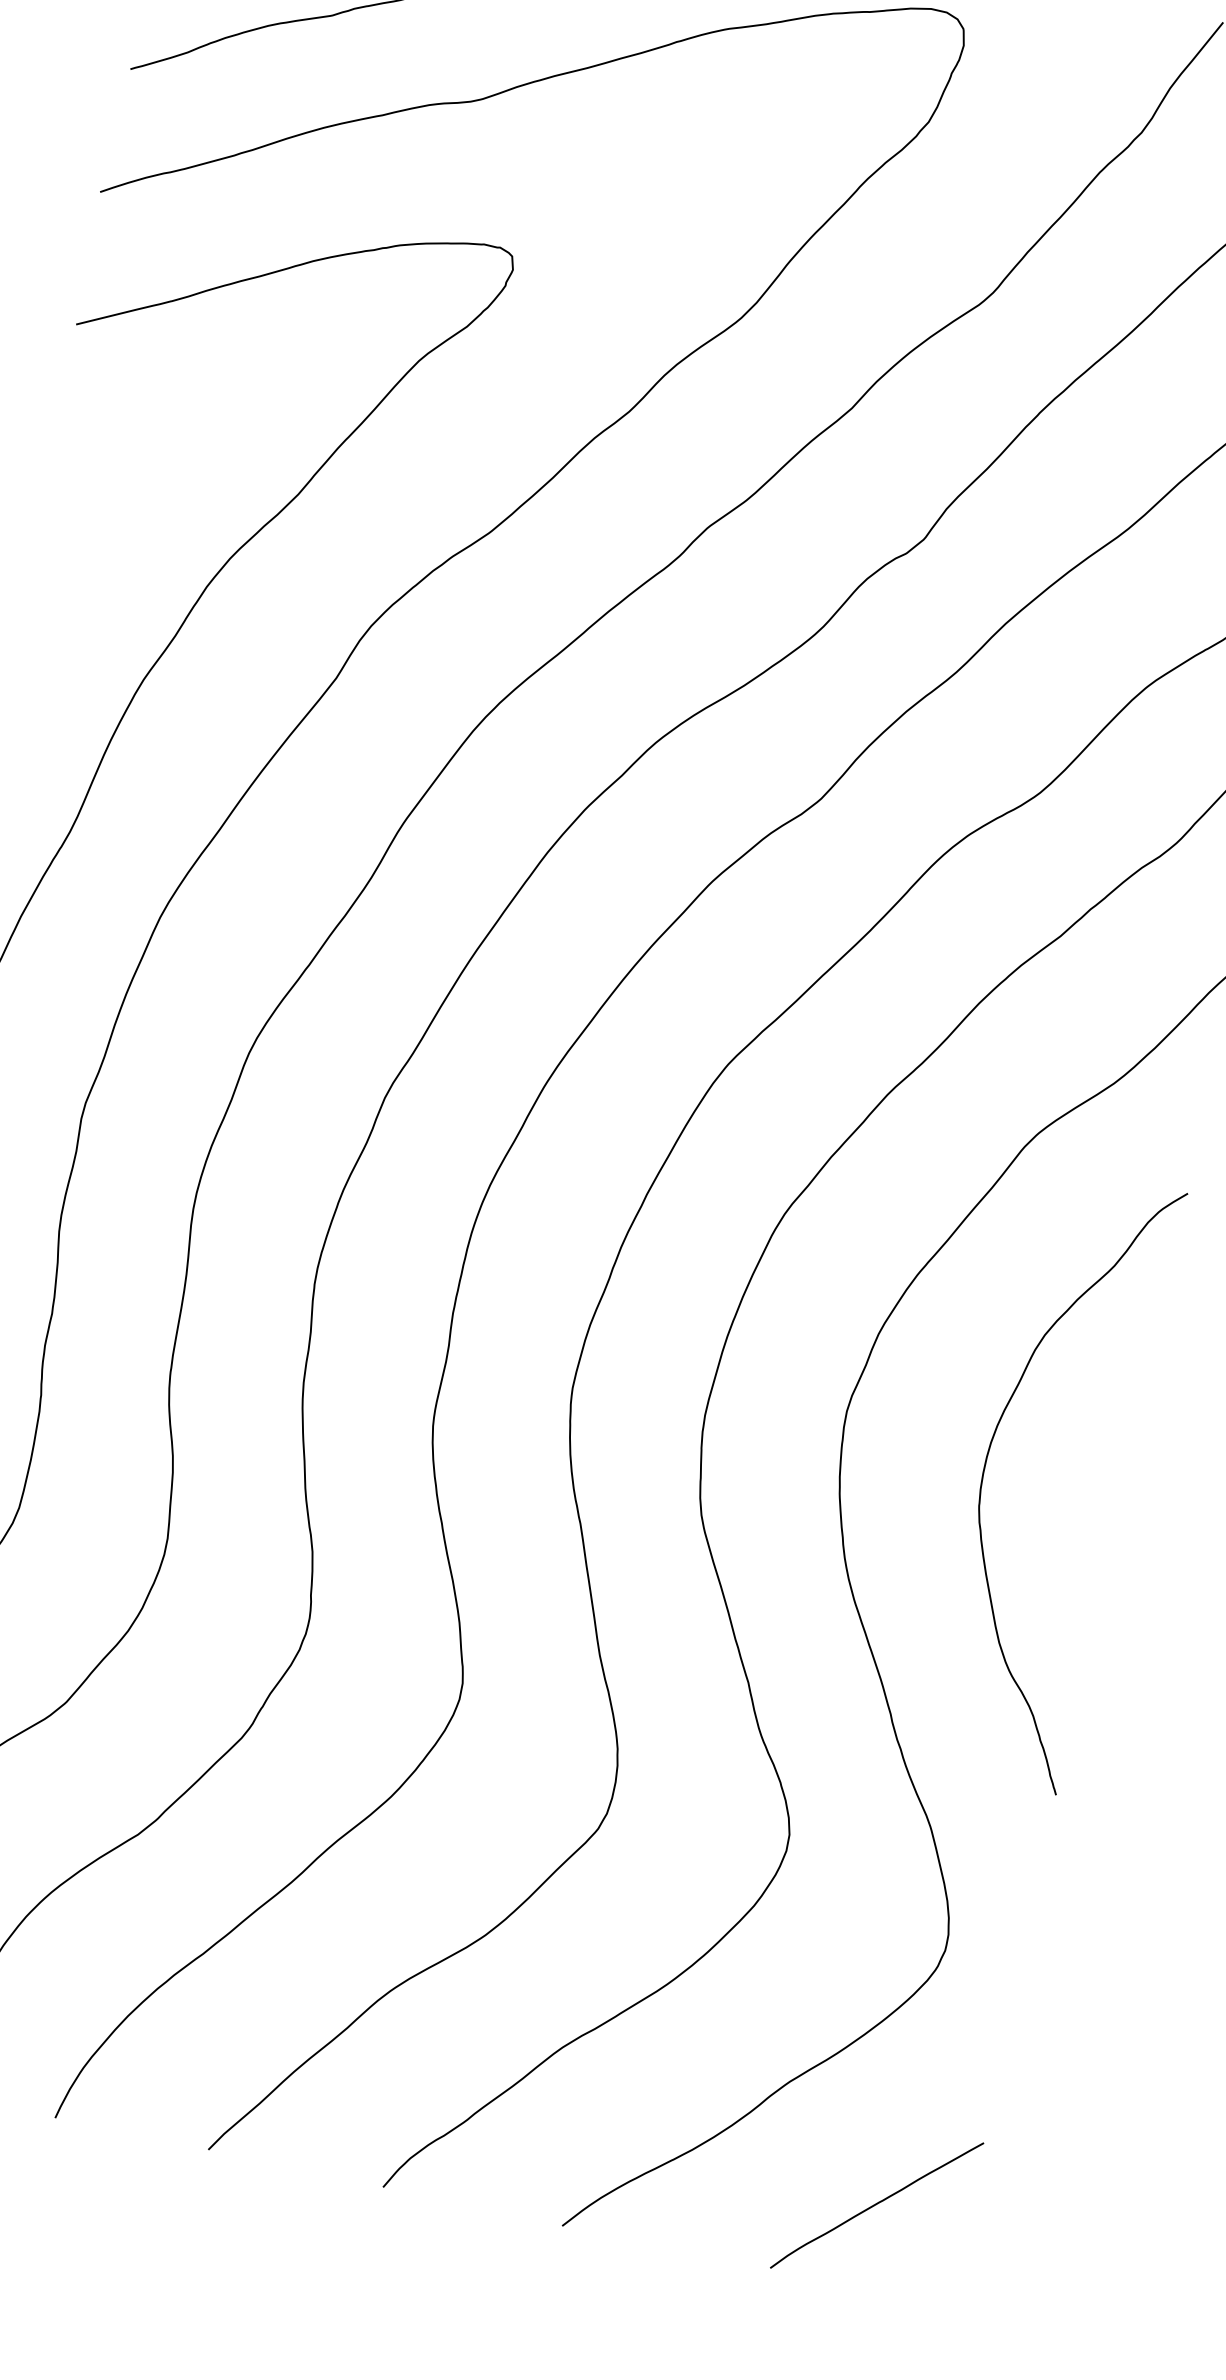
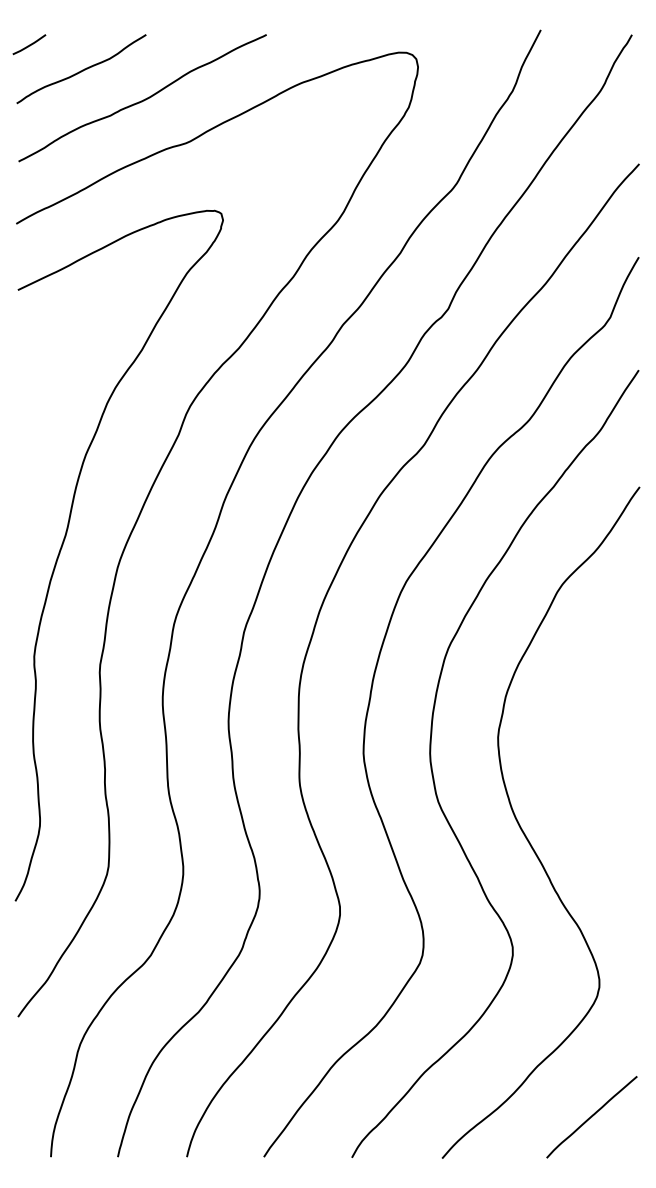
curve: (988, 1461) -> (571, 747), removed

